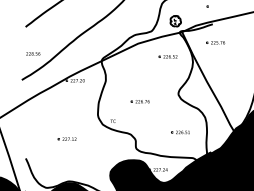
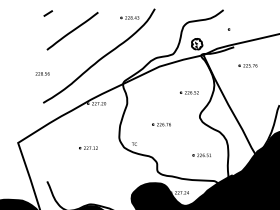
part: (215, 42) -> (247, 65), moved
text: (33, 53) -> (42, 73), moved
part: (167, 56) -> (188, 92), moved
part: (67, 138) -> (88, 147), moved

